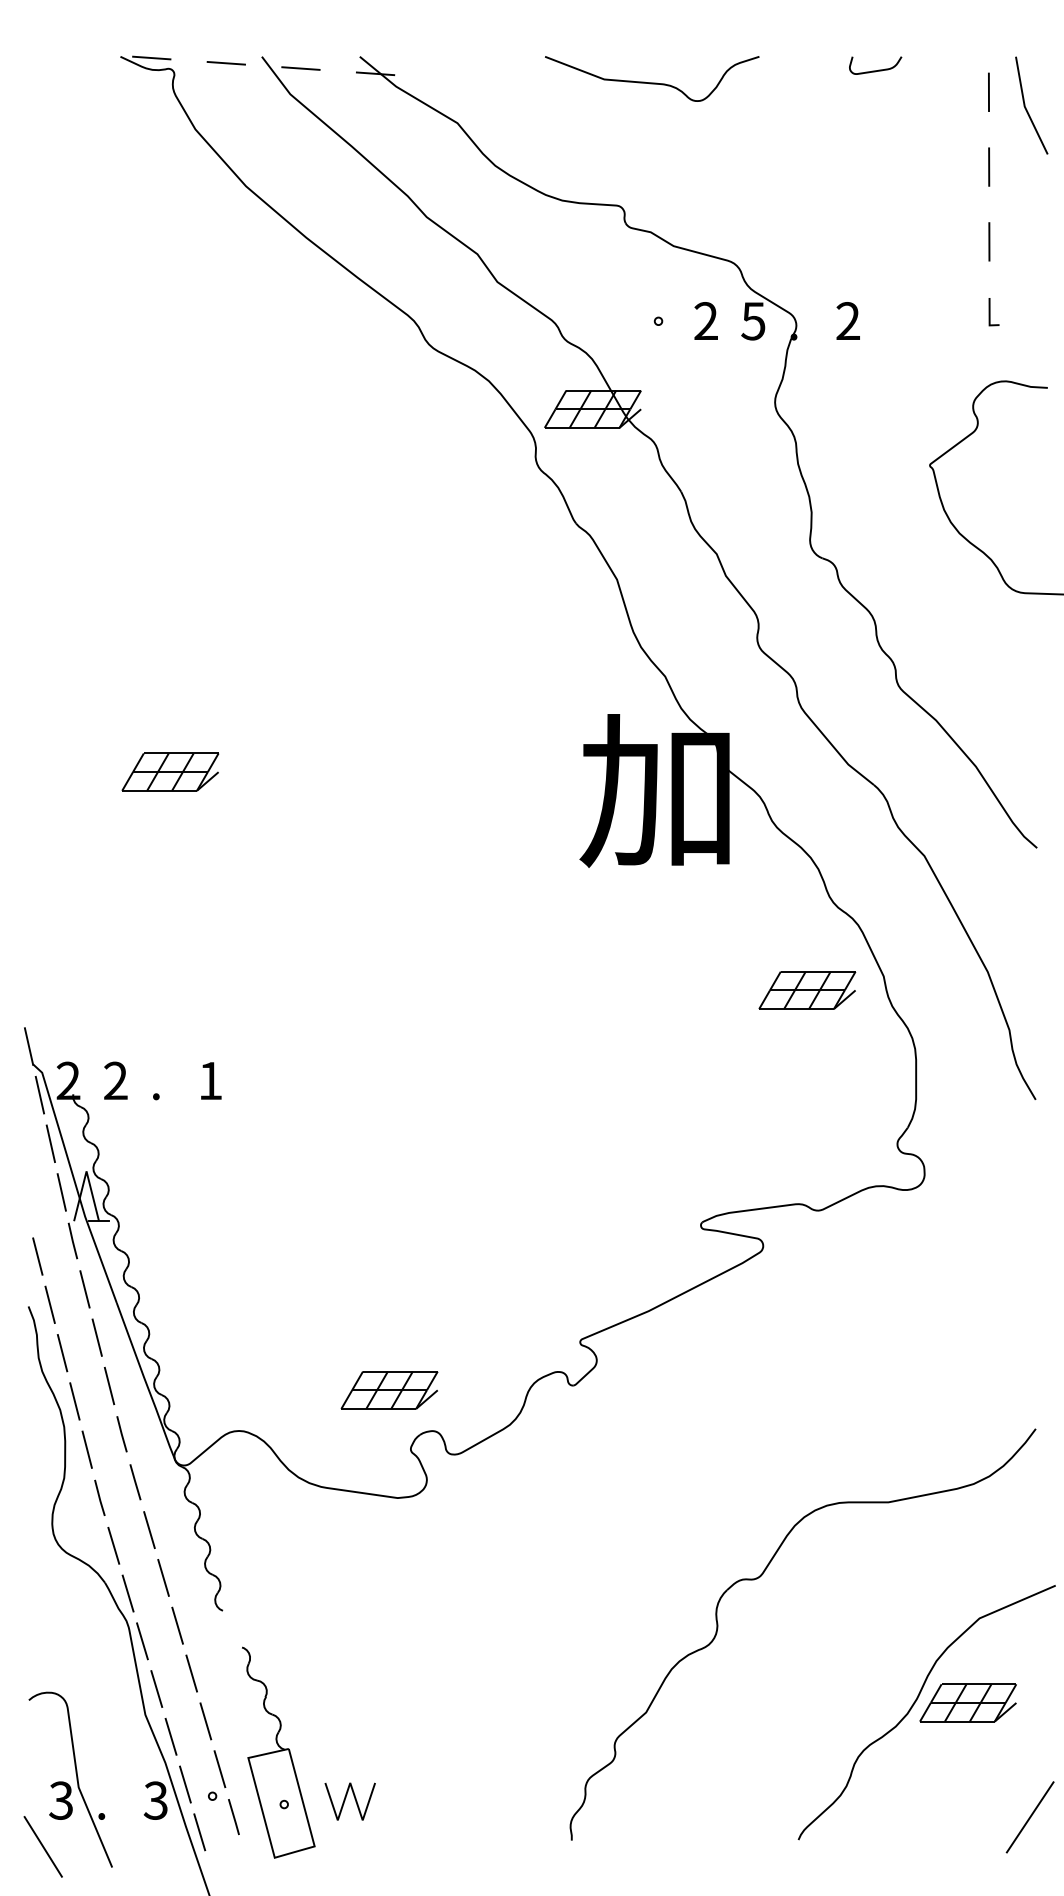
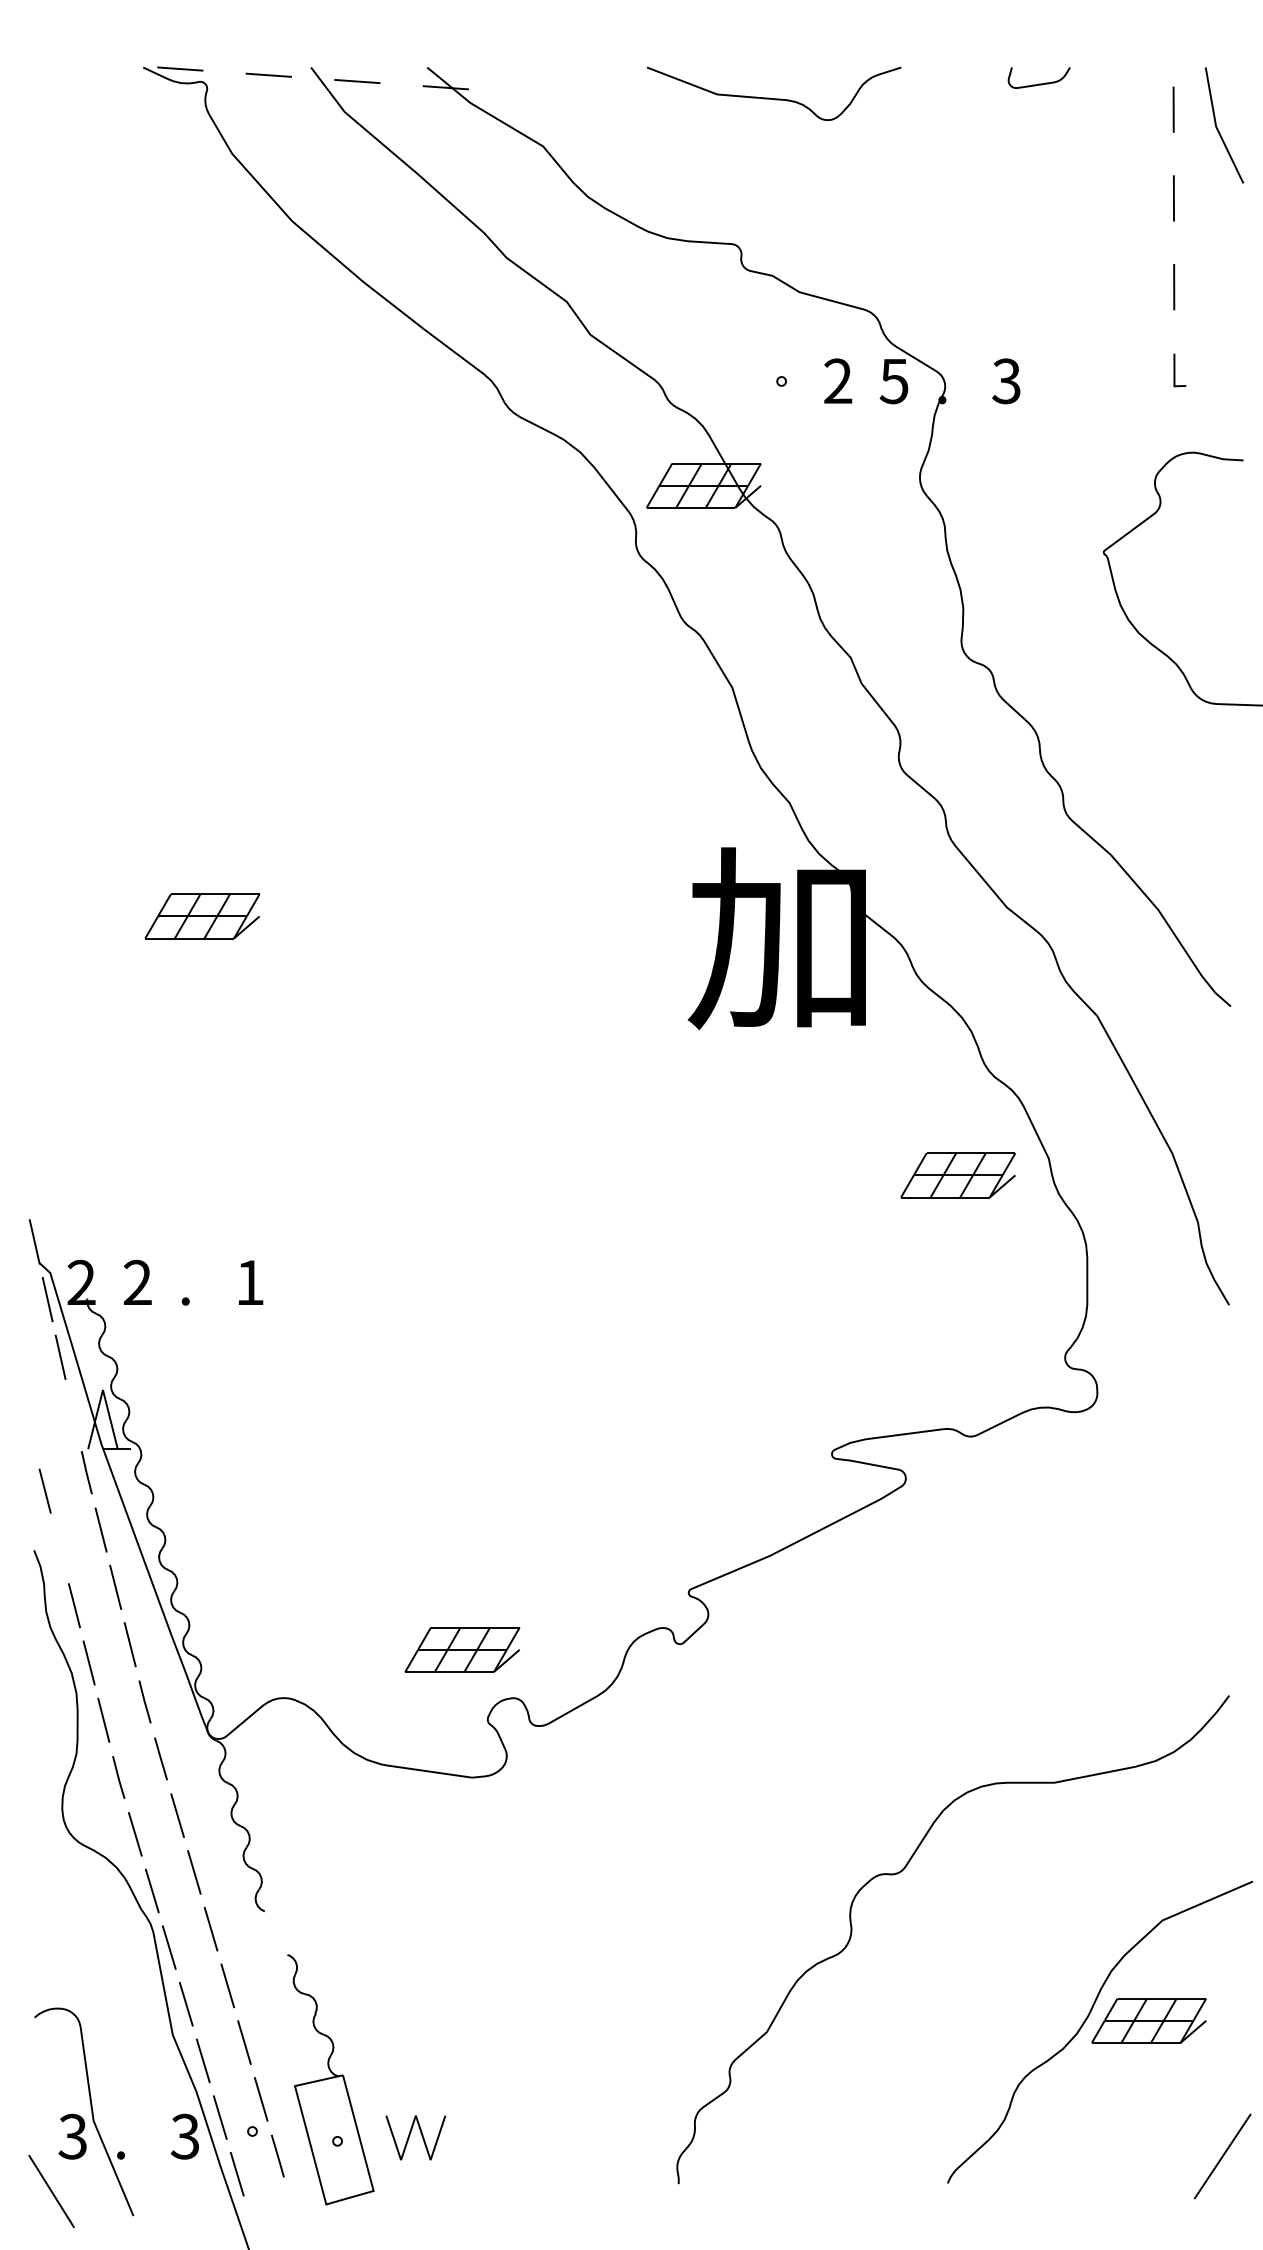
text: (848, 321) -> (1006, 381), 2 -> 3
line: (61, 1191) -> (73, 1414), removed
line: (49, 1304) -> (59, 1547), removed

